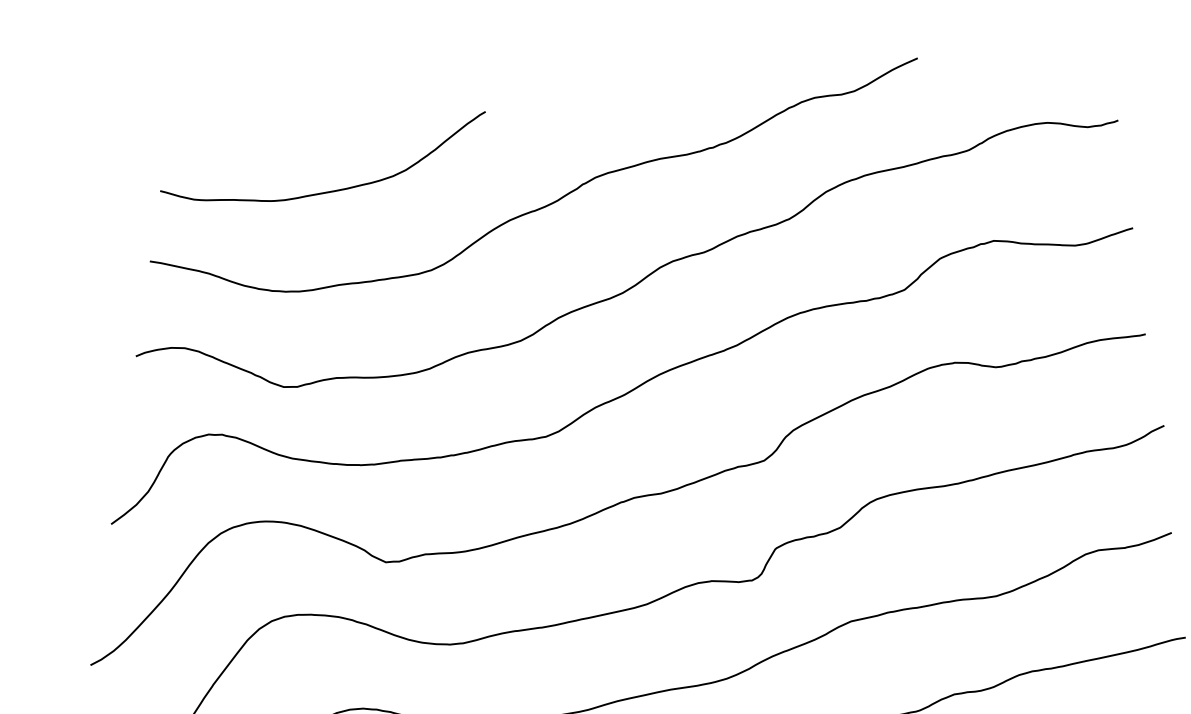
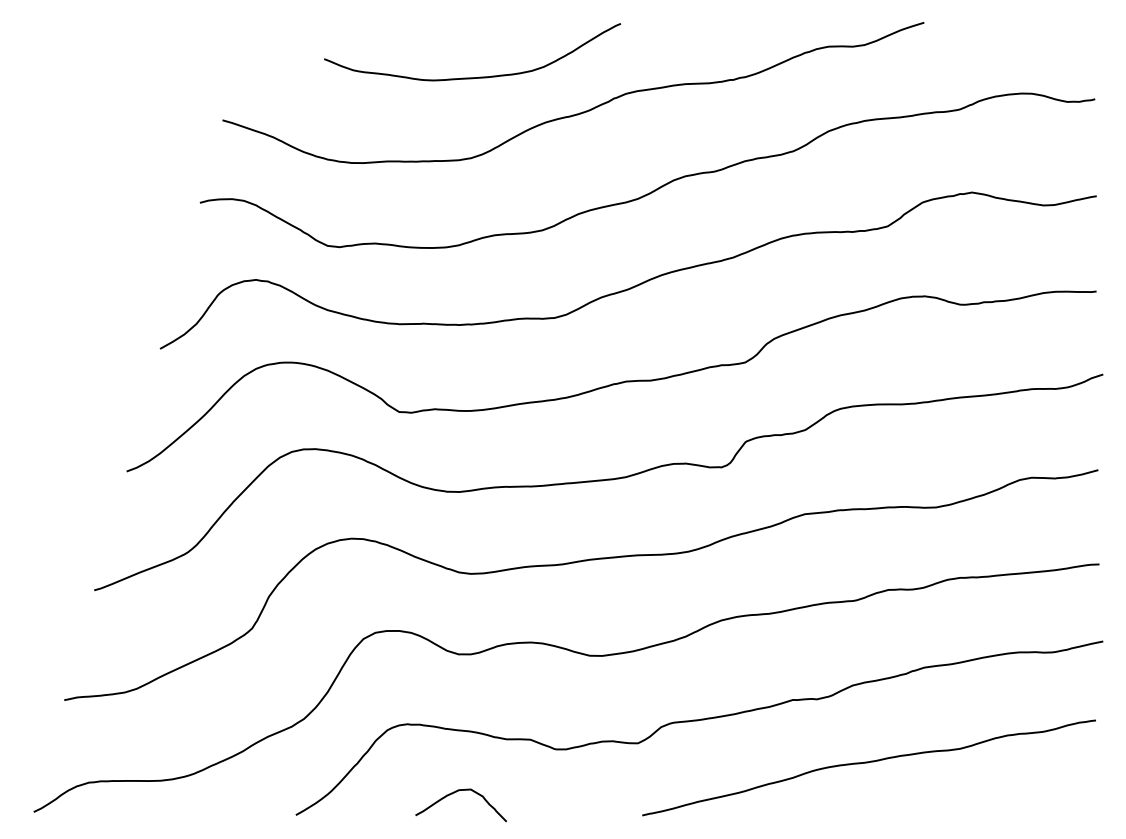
curve: (335, 189) -> (479, 76), moved

